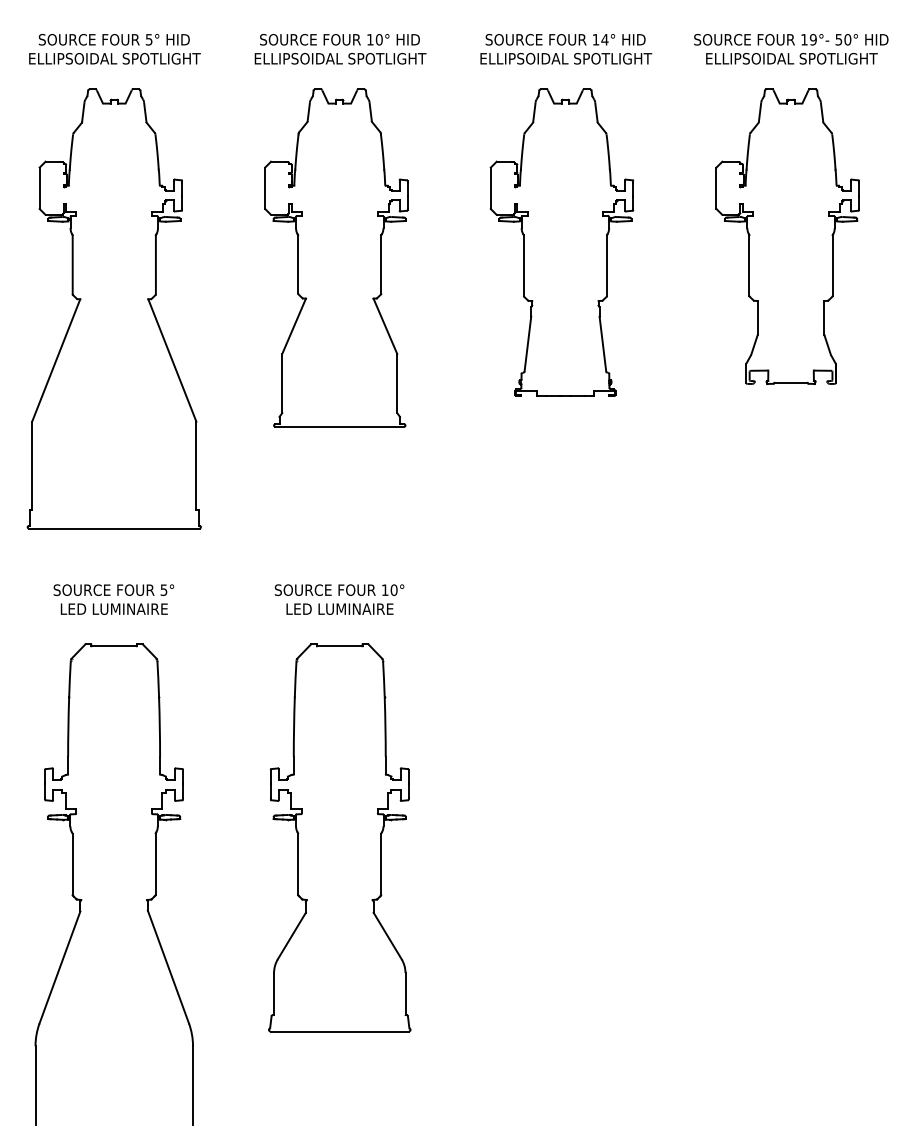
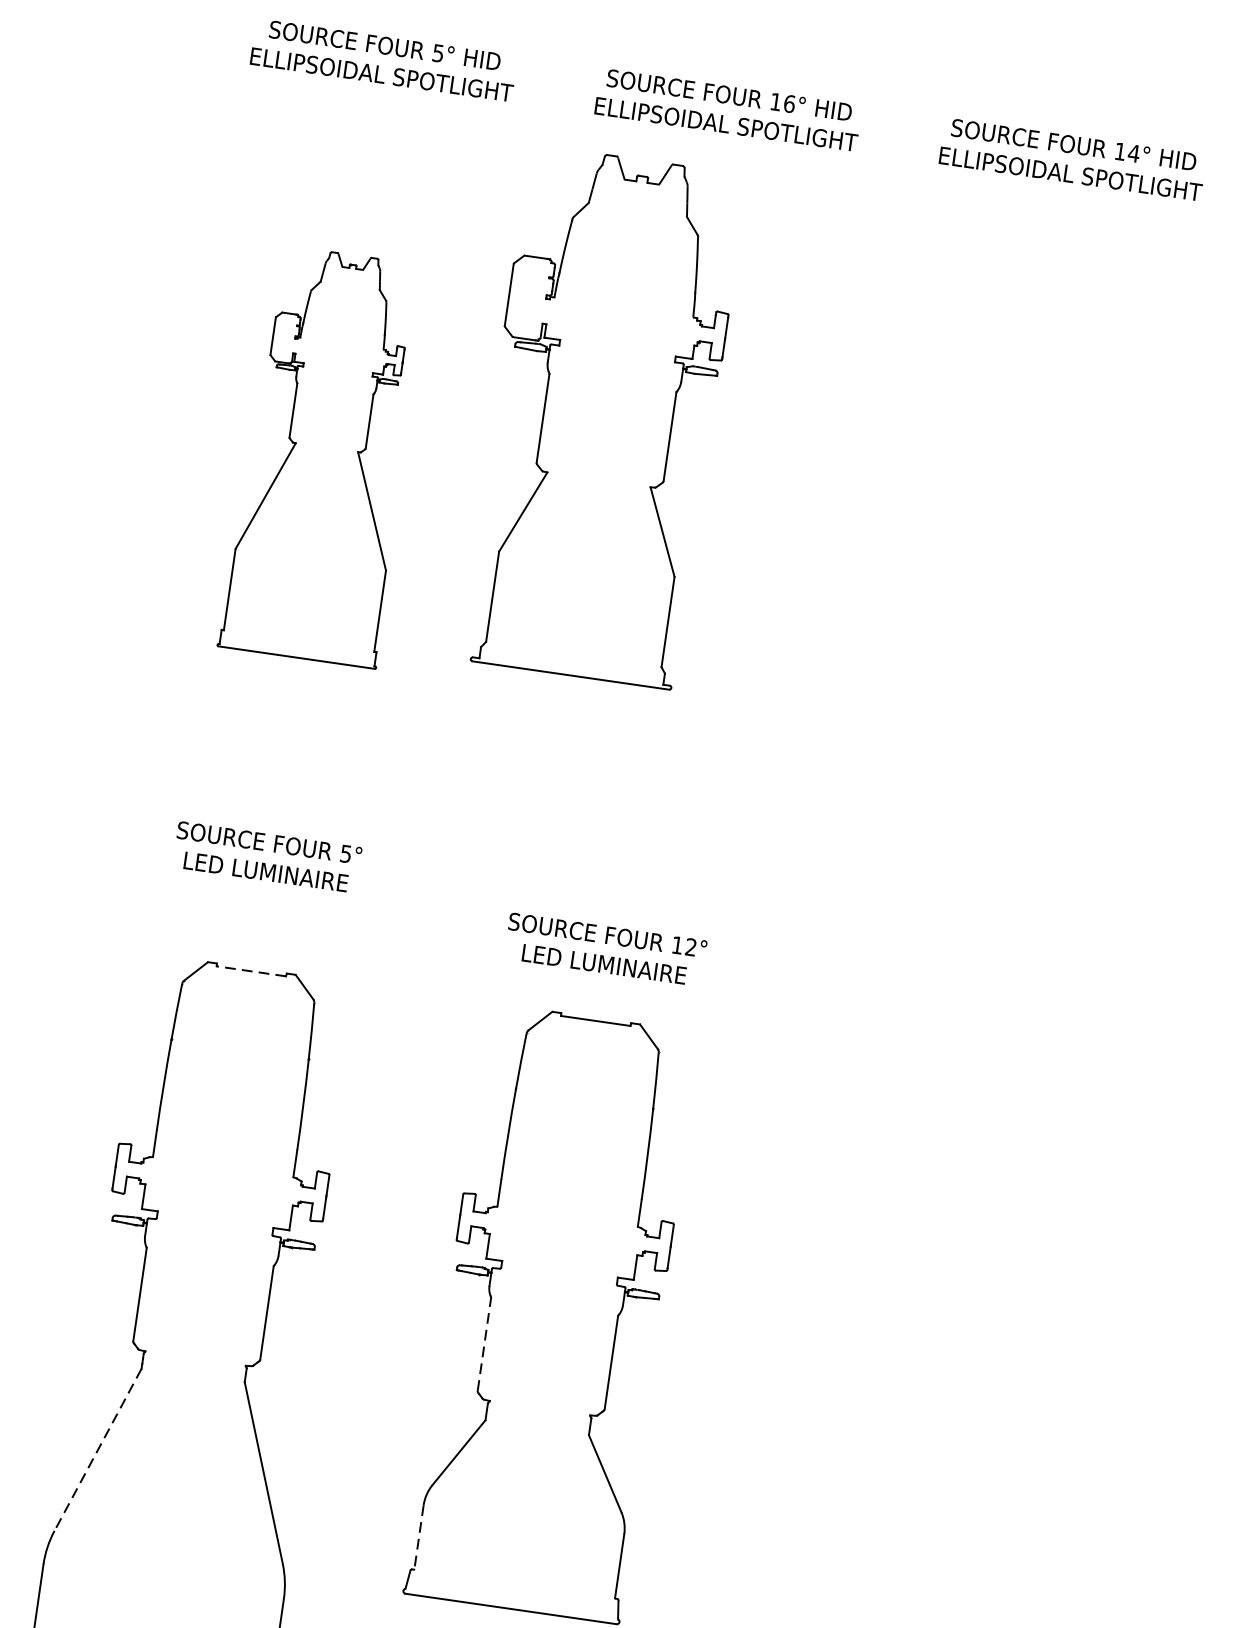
text: (379, 39) -> (789, 103), 10° -> 16°
part: (561, 242) -> (1023, 453), removed
part: (336, 257) -> (603, 416), moved
part: (113, 308) -> (324, 455), size x0.6
text: (393, 589) -> (690, 946), 10° -> 12°
text: (113, 599) -> (266, 857), moved
line: (114, 646) -> (251, 971), solid -> dashed
line: (298, 863) -> (485, 1343), solid -> dashed
line: (59, 967) -> (97, 1449), solid -> dashed
line: (274, 993) -> (419, 1536), solid -> dashed

